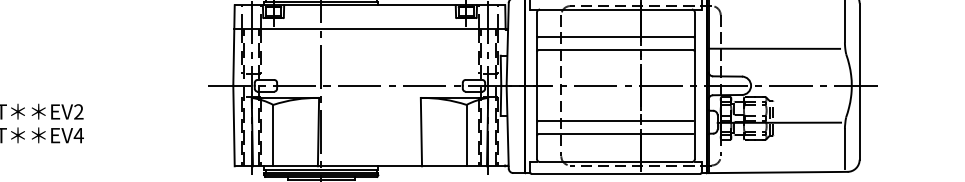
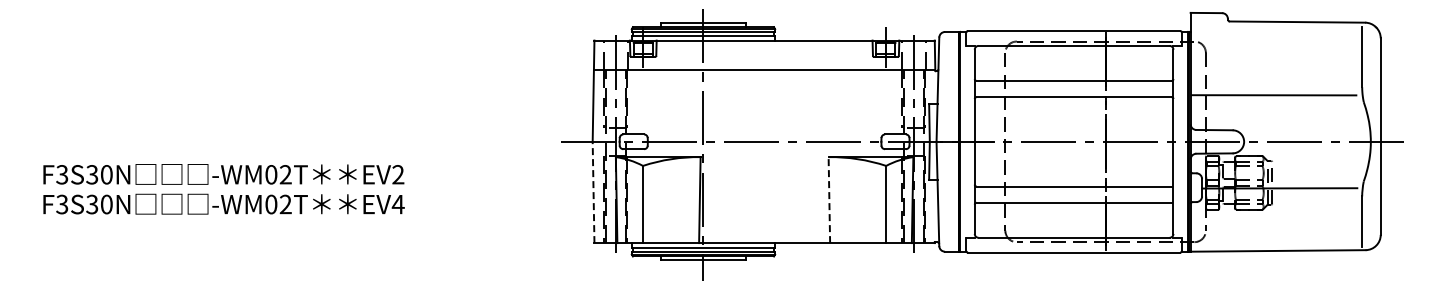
line: (233, 126) -> (593, 192), solid -> dashed
line: (421, 132) -> (829, 200), solid -> dashed

